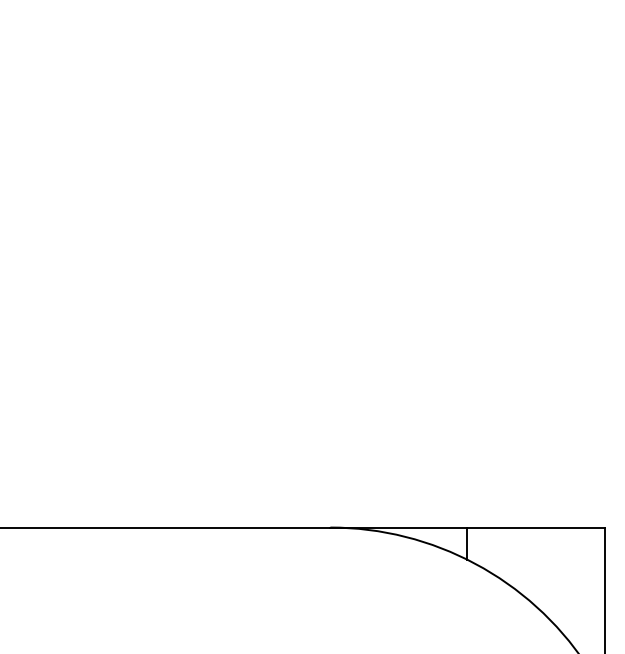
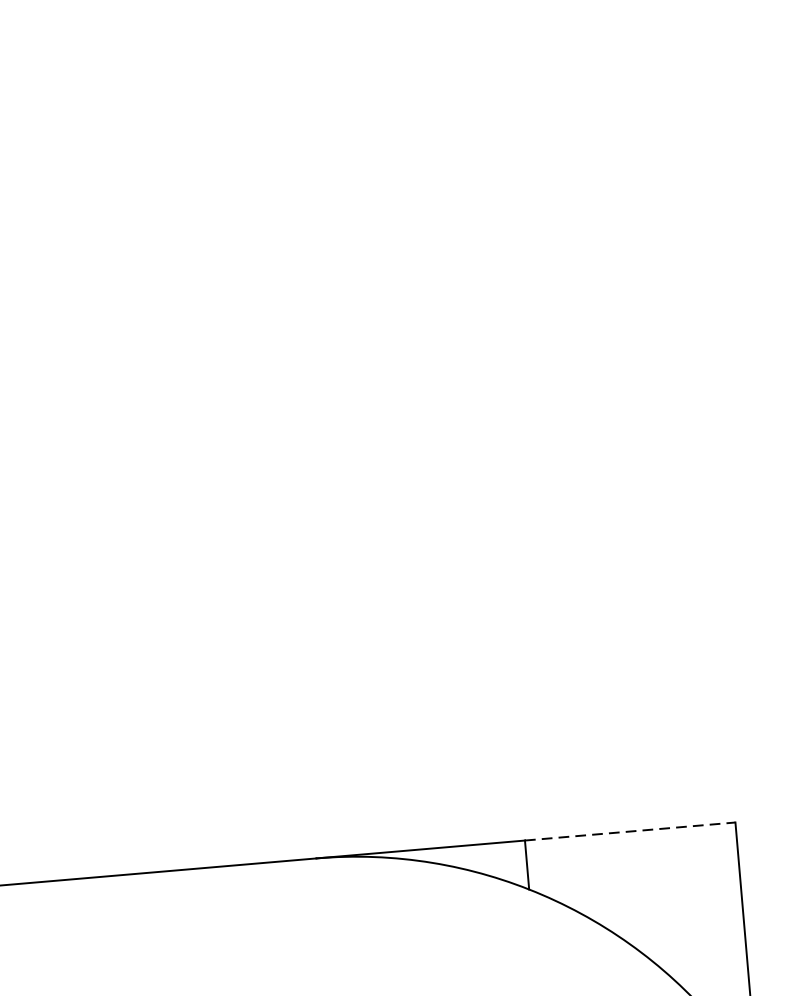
line: (536, 527) -> (630, 831), solid -> dashed

